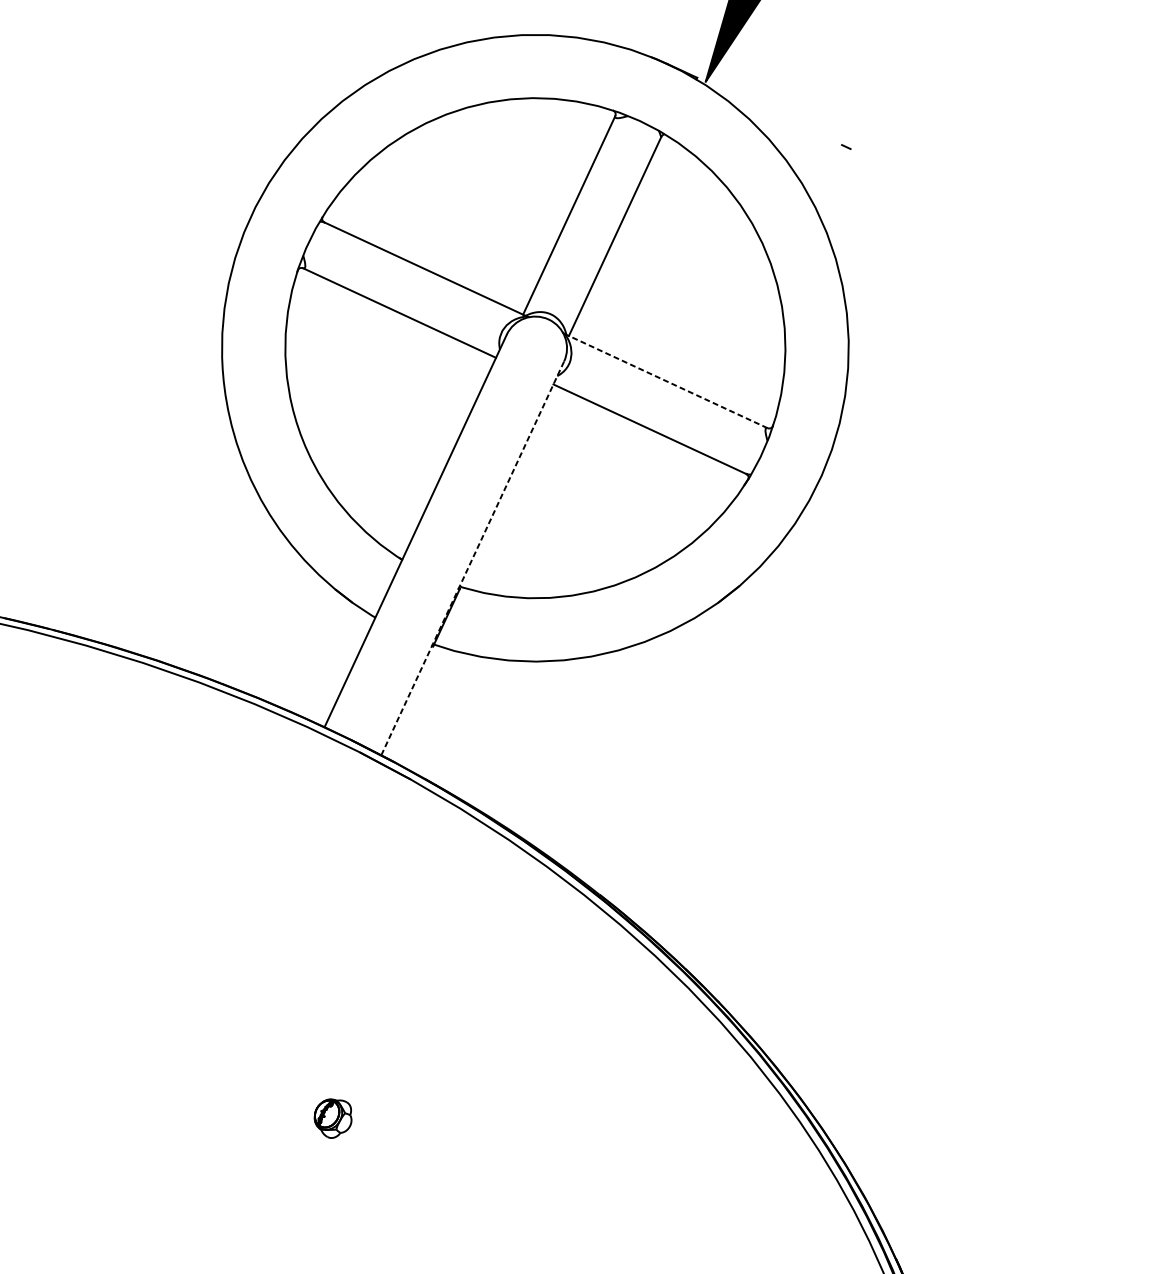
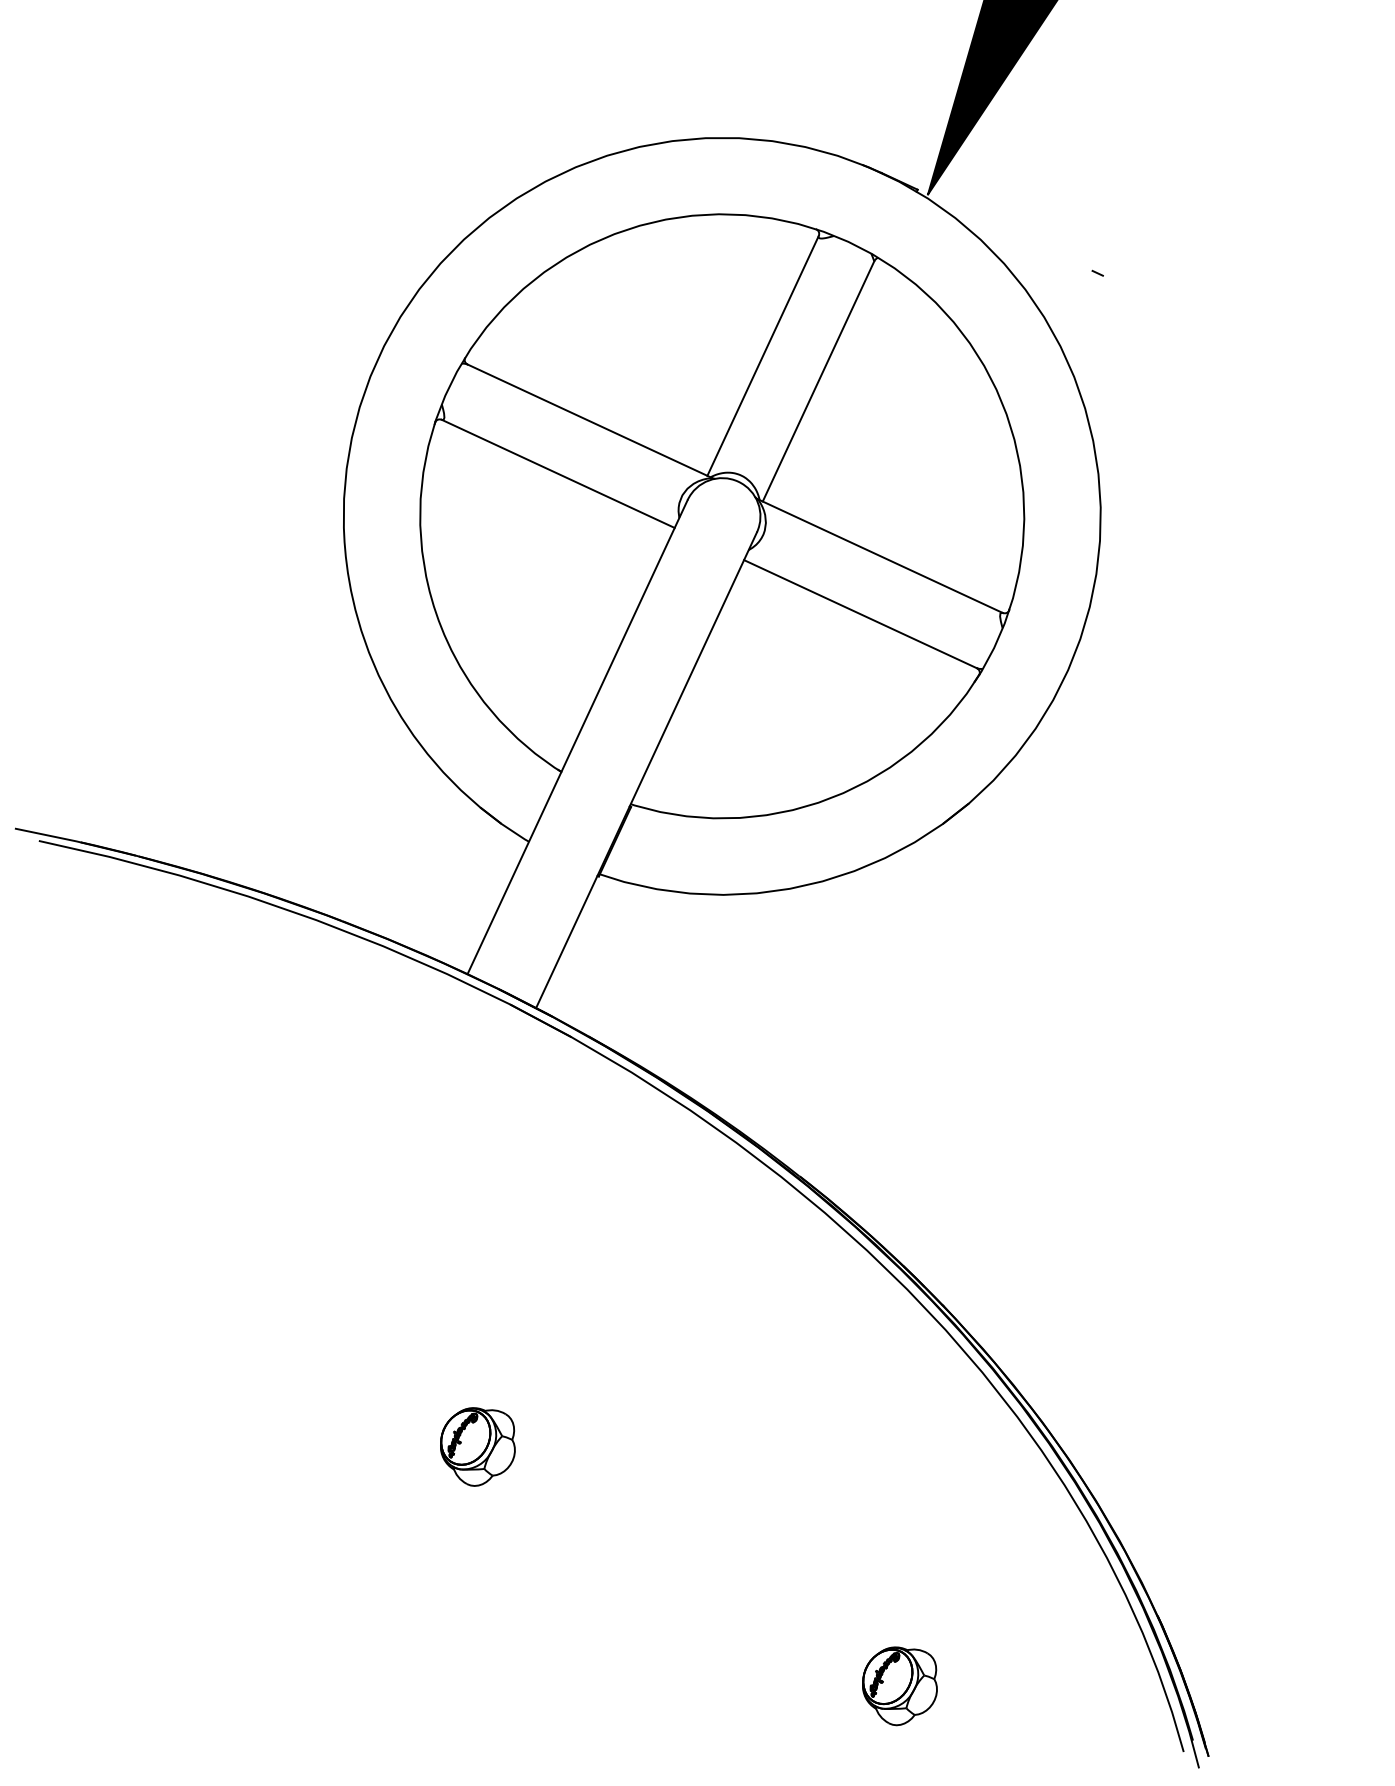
line: (666, 381) -> (880, 556), dashed -> solid
line: (472, 557) -> (646, 769), dashed -> solid
part: (332, 1118) -> (477, 1446), size x1.67

